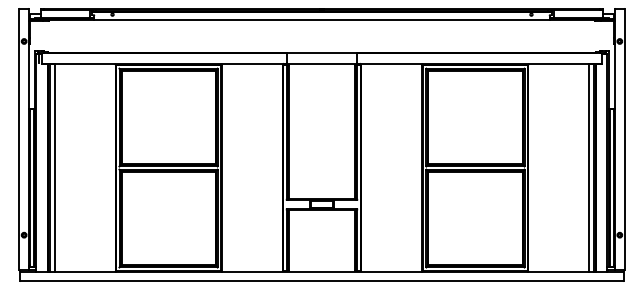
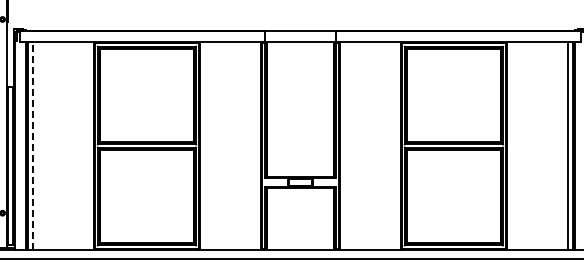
line: (54, 167) -> (32, 145), solid -> dashed

